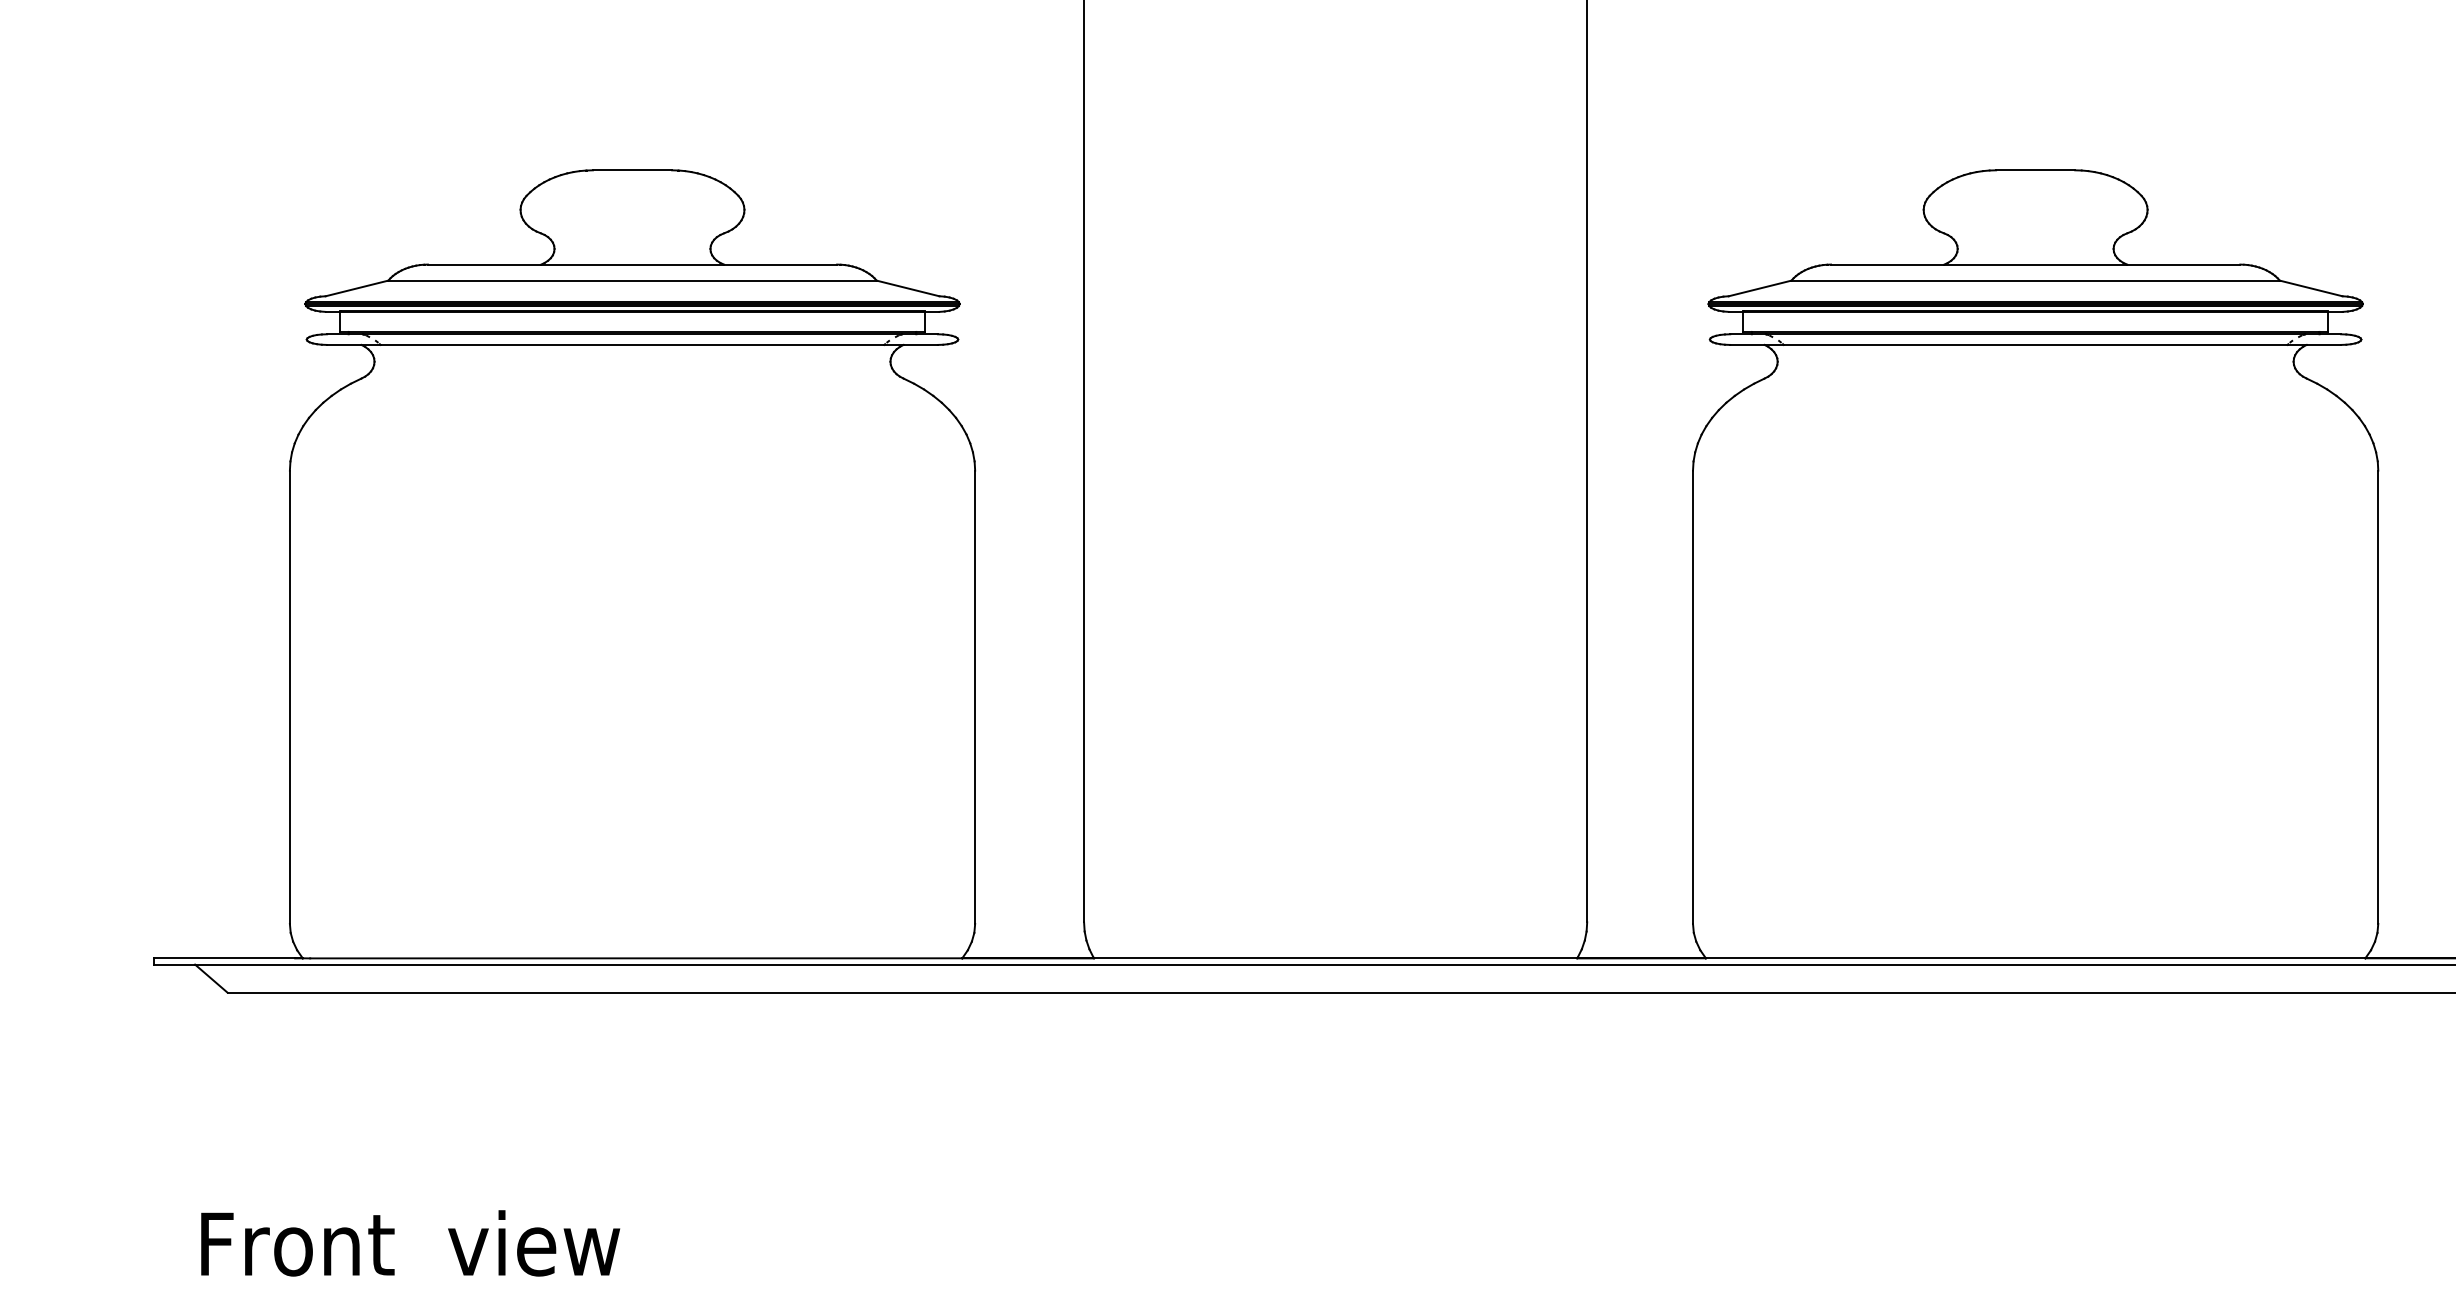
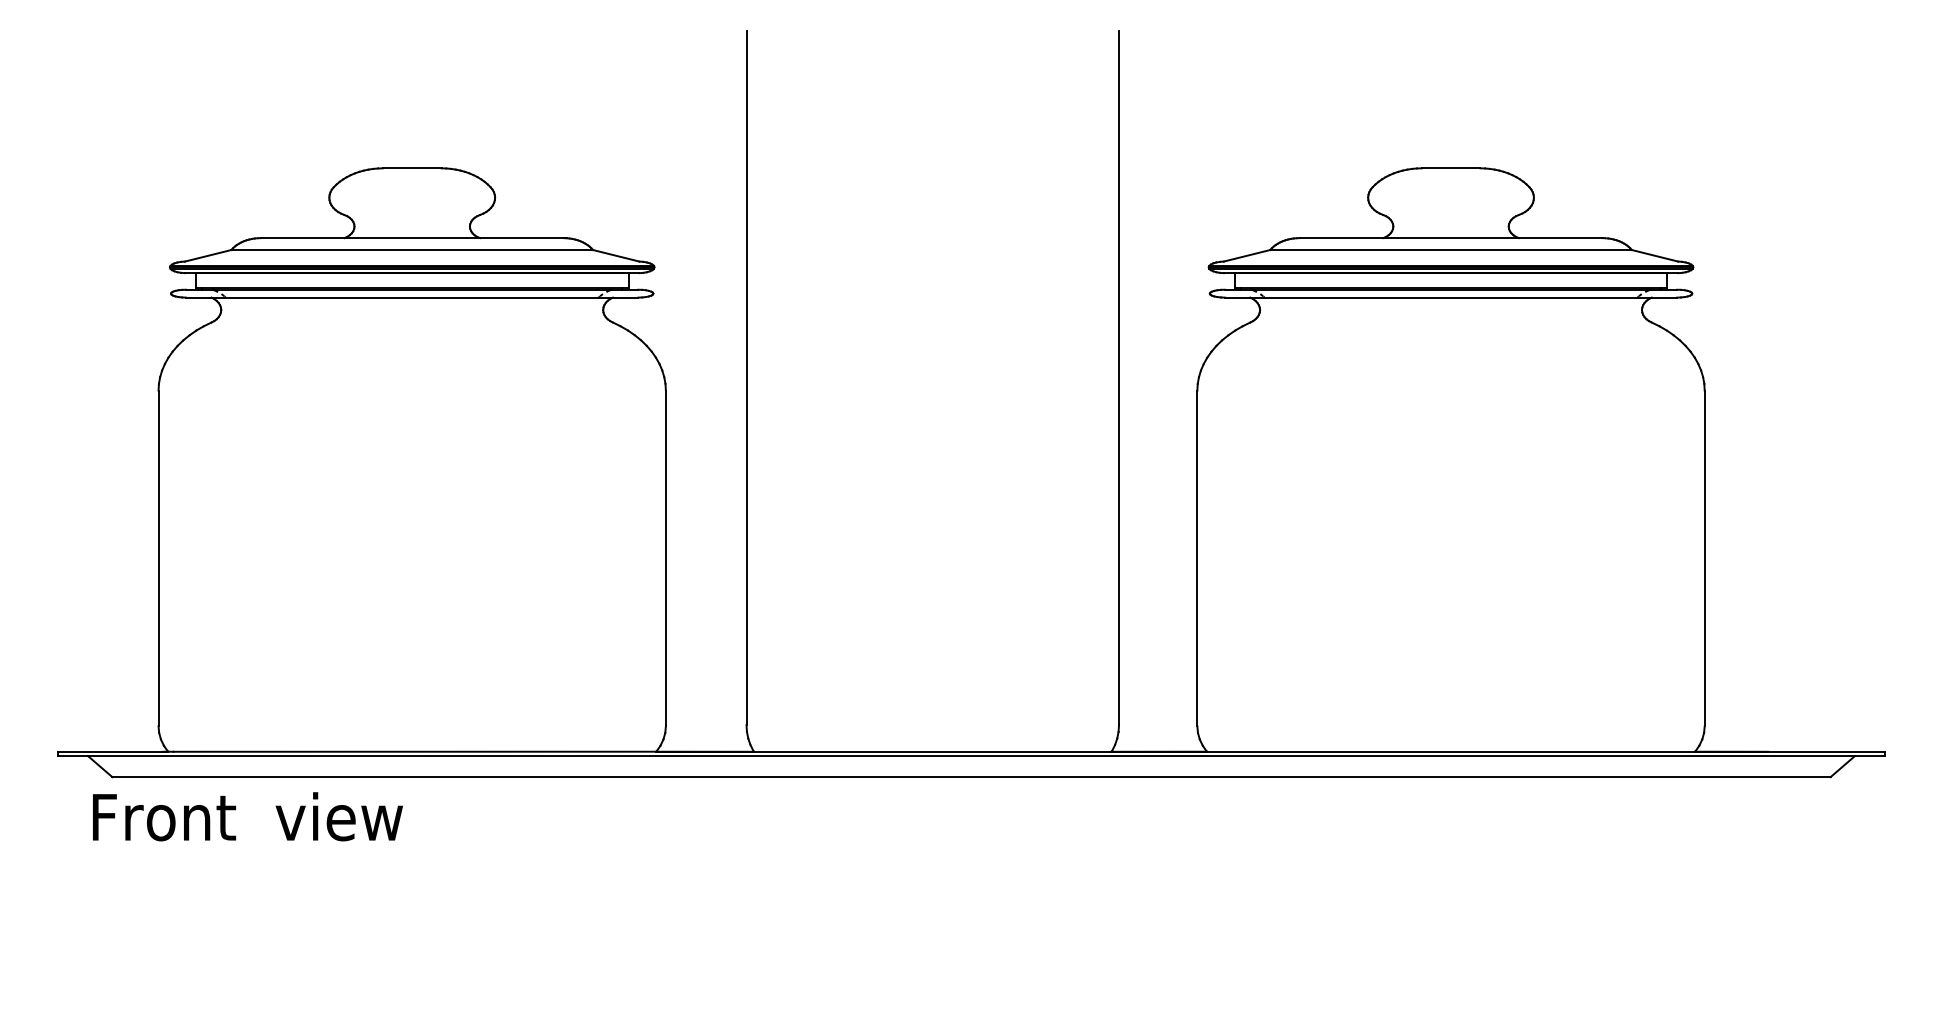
text: (410, 1242) -> (247, 816), moved

